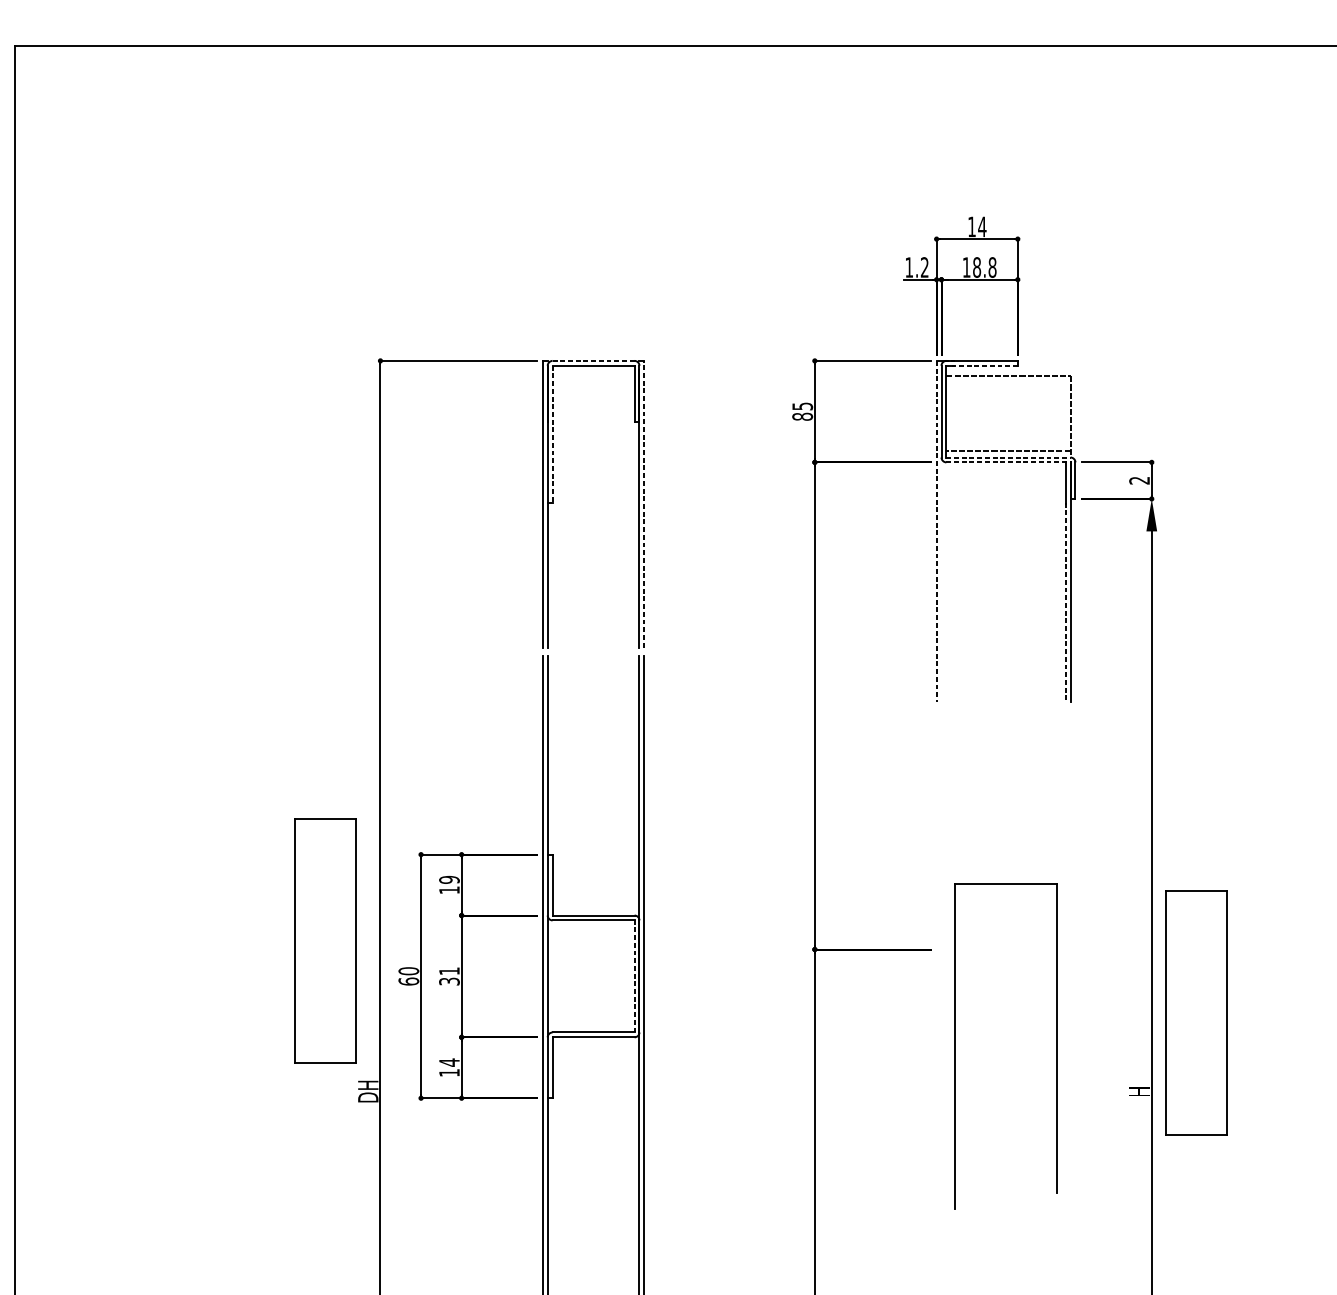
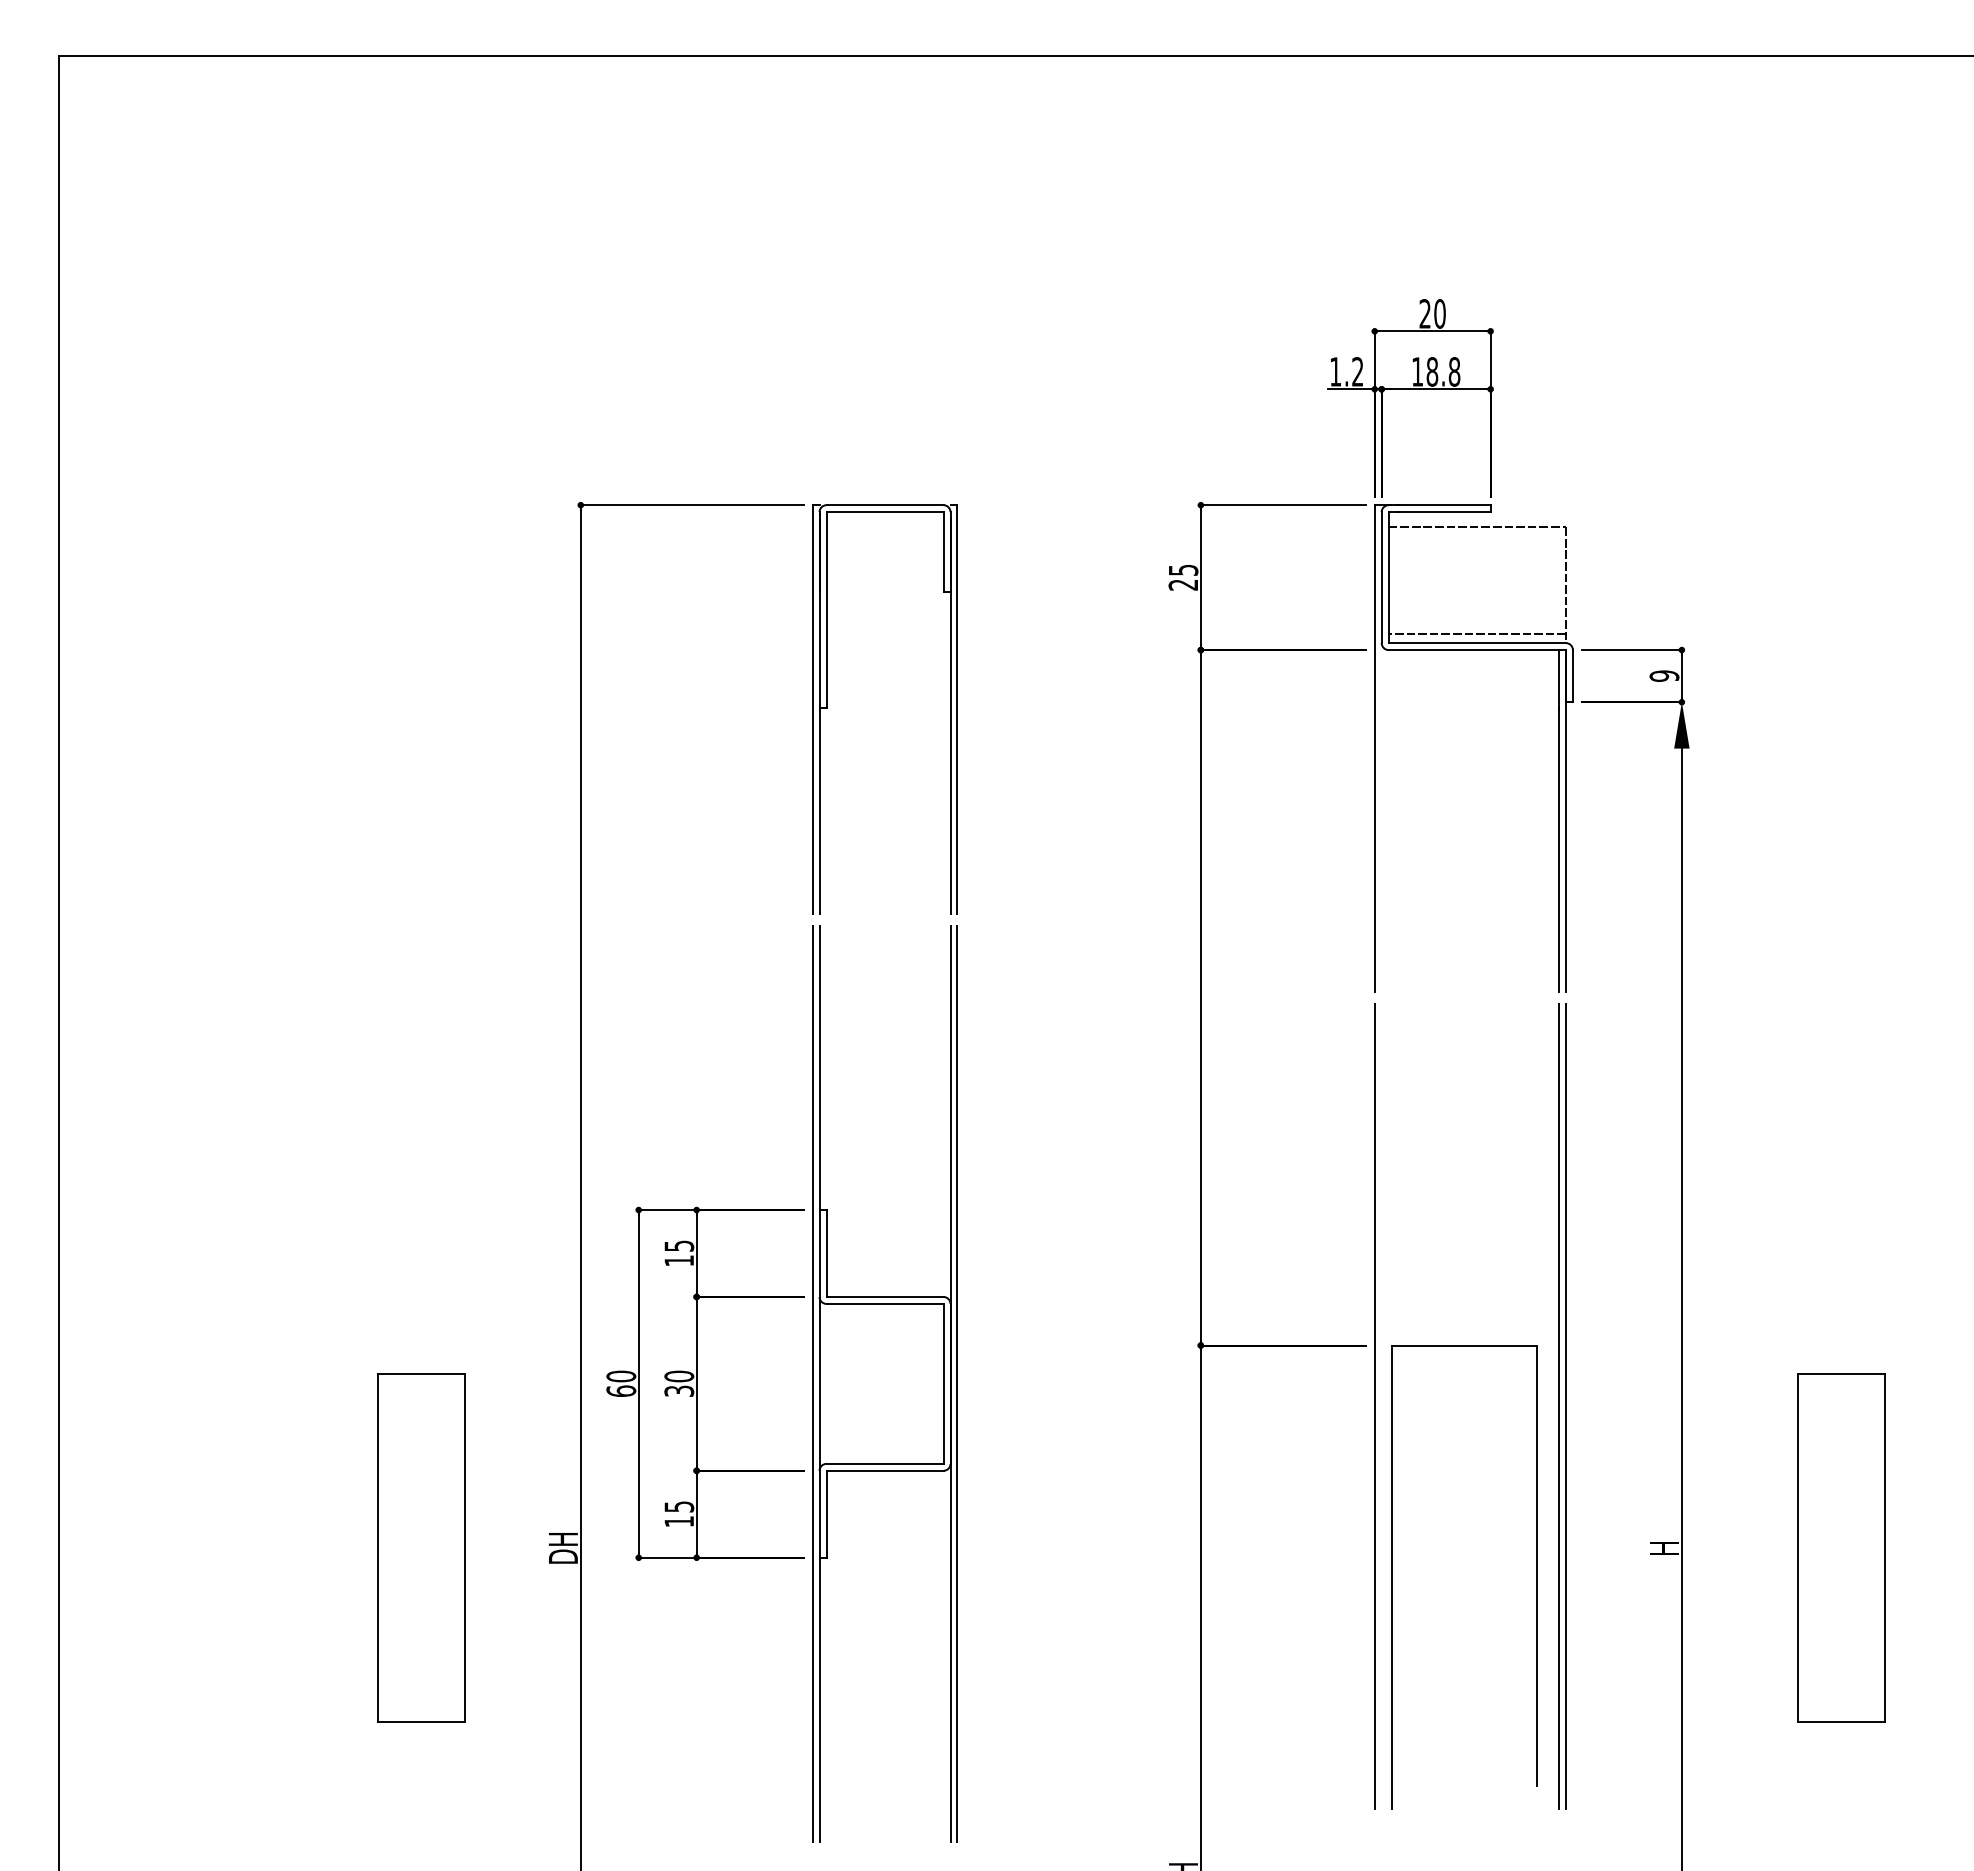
text: (977, 226) -> (1432, 313), 14 -> 20
line: (593, 361) -> (885, 505), dashed -> solid
line: (984, 366) -> (1443, 512), dashed -> solid
text: (802, 416) -> (1183, 584), 85 -> 25
line: (552, 434) -> (826, 610), dashed -> solid
line: (1008, 457) -> (1477, 643), dashed -> solid
line: (1008, 462) -> (1477, 650), dashed -> solid
text: (1139, 480) -> (1664, 675), 2 -> 9
line: (644, 504) -> (957, 709), dashed -> solid
line: (936, 532) -> (1374, 749), dashed -> solid
line: (1066, 602) -> (1559, 850), dashed -> solid
text: (448, 879) -> (678, 1245), 19 -> 15
part: (325, 940) -> (421, 1547), moved
text: (449, 971) -> (679, 1376), 31 -> 30
line: (634, 976) -> (943, 1383), dashed -> solid
line: (936, 992) -> (1374, 1406), added
line: (1066, 992) -> (1559, 1406), added
line: (1070, 992) -> (1565, 1406), added
part: (1196, 1012) -> (1841, 1547), moved
part: (955, 1046) -> (1392, 1577), moved
text: (449, 1062) -> (679, 1506), 14 -> 15

